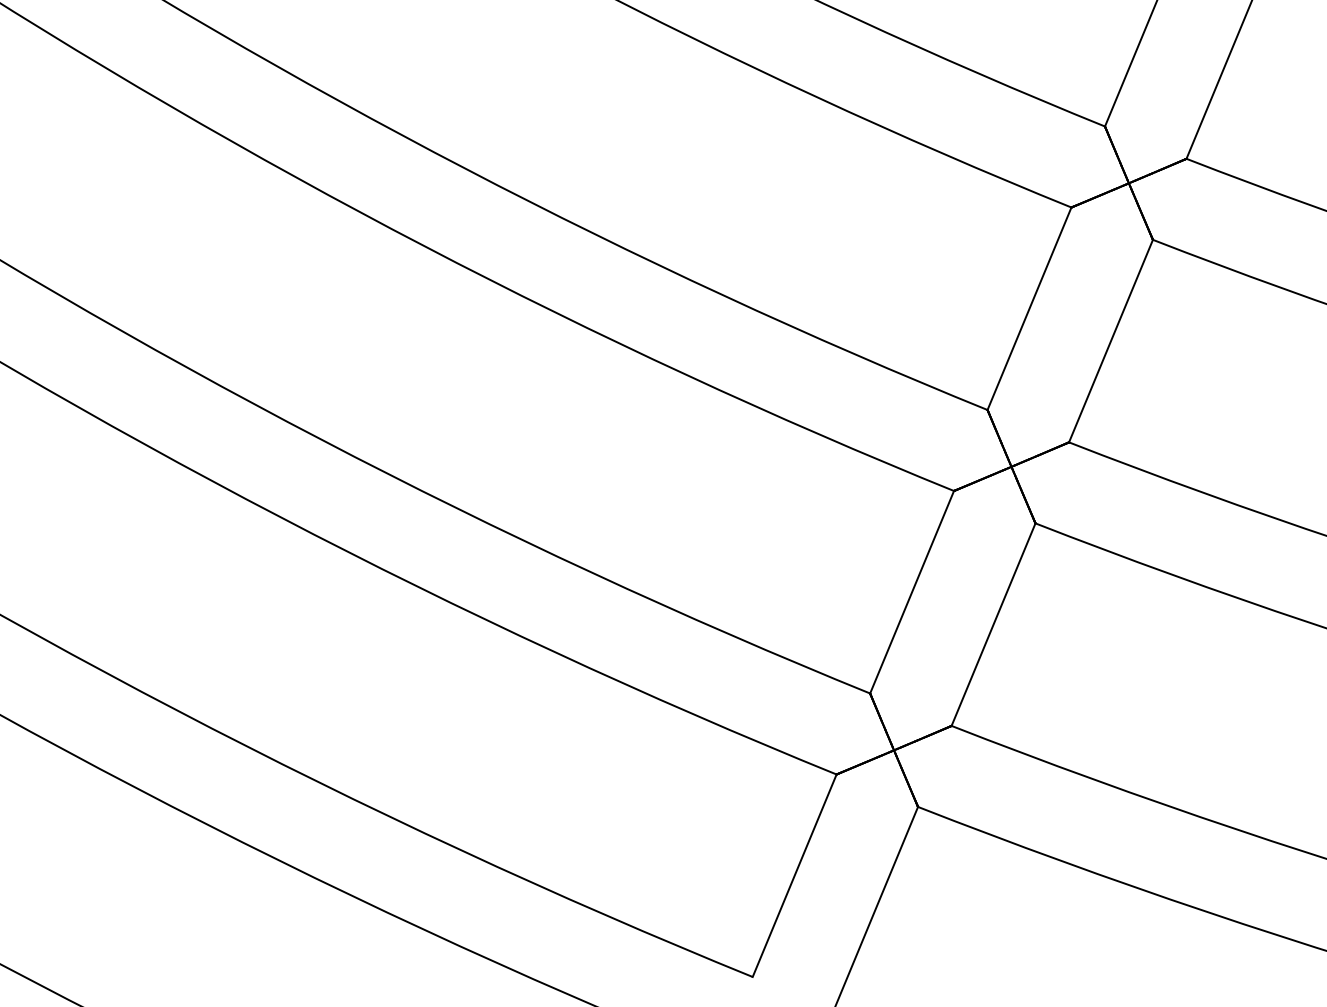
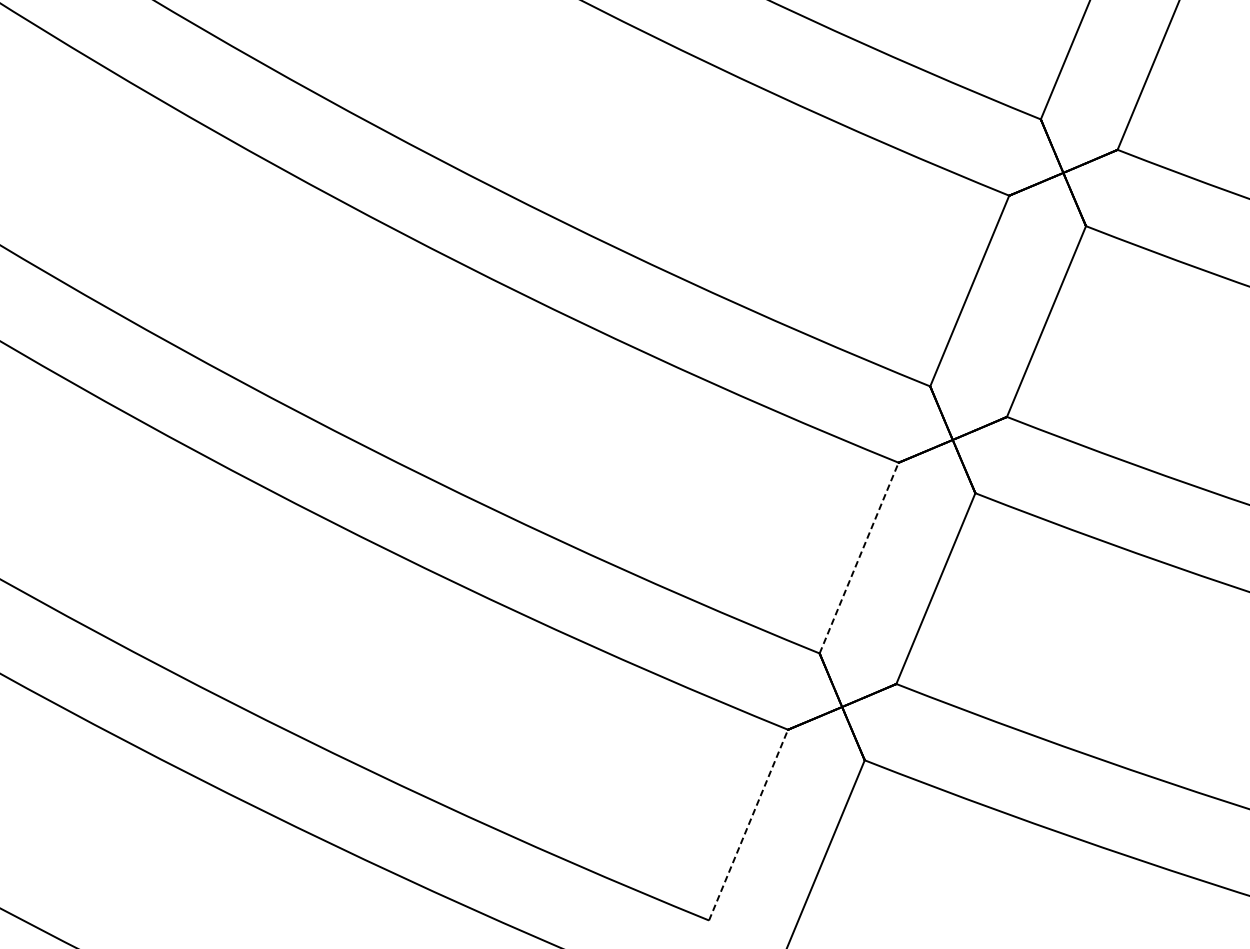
line: (912, 592) -> (859, 558), solid -> dashed
line: (794, 875) -> (748, 824), solid -> dashed

